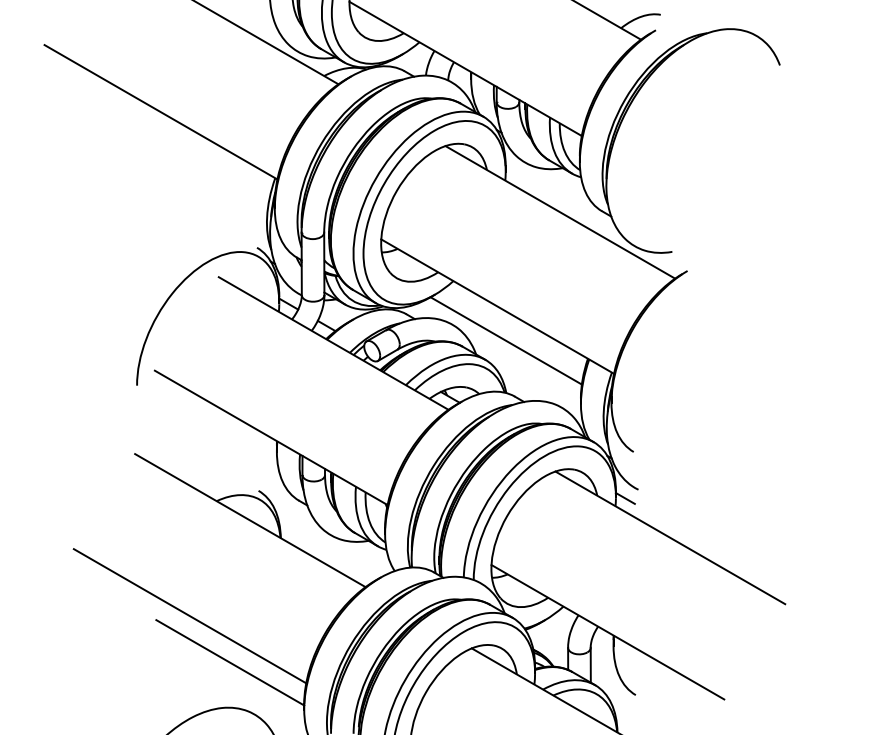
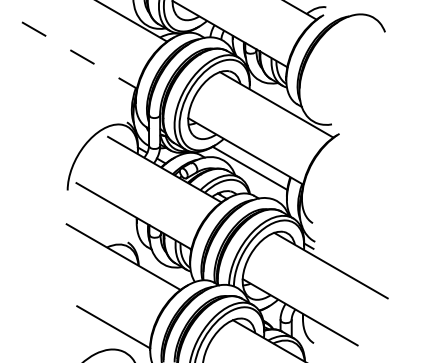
line: (160, 112) -> (79, 55), solid -> dashed
line: (189, 616) -> (93, 304), removed

